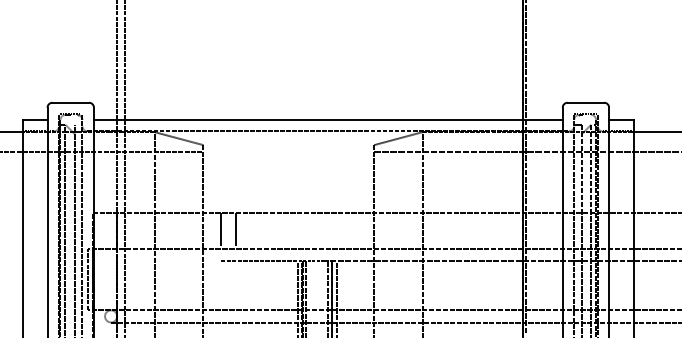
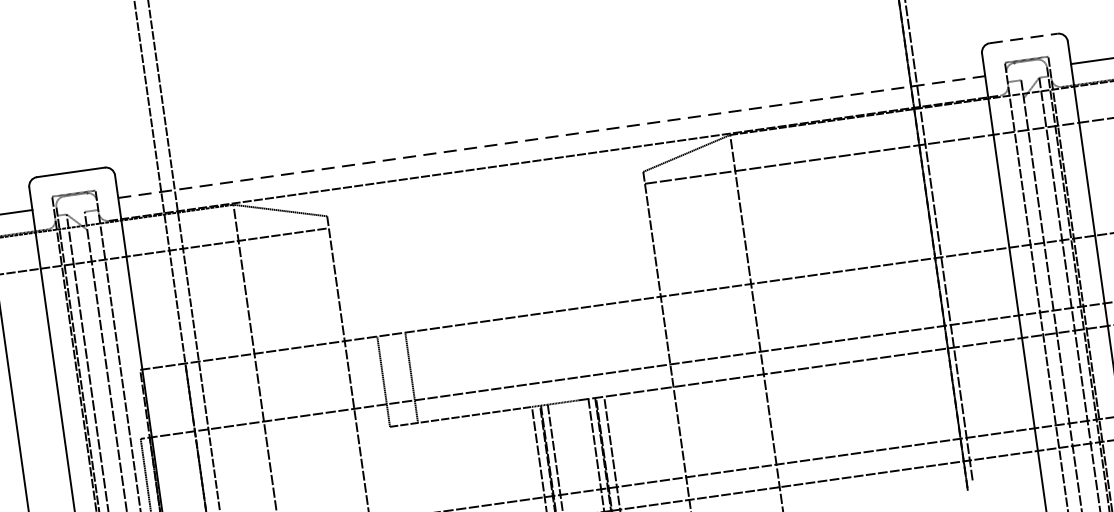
line: (586, 102) -> (1024, 37), solid -> dashed
line: (328, 119) -> (551, 136), solid -> dashed

